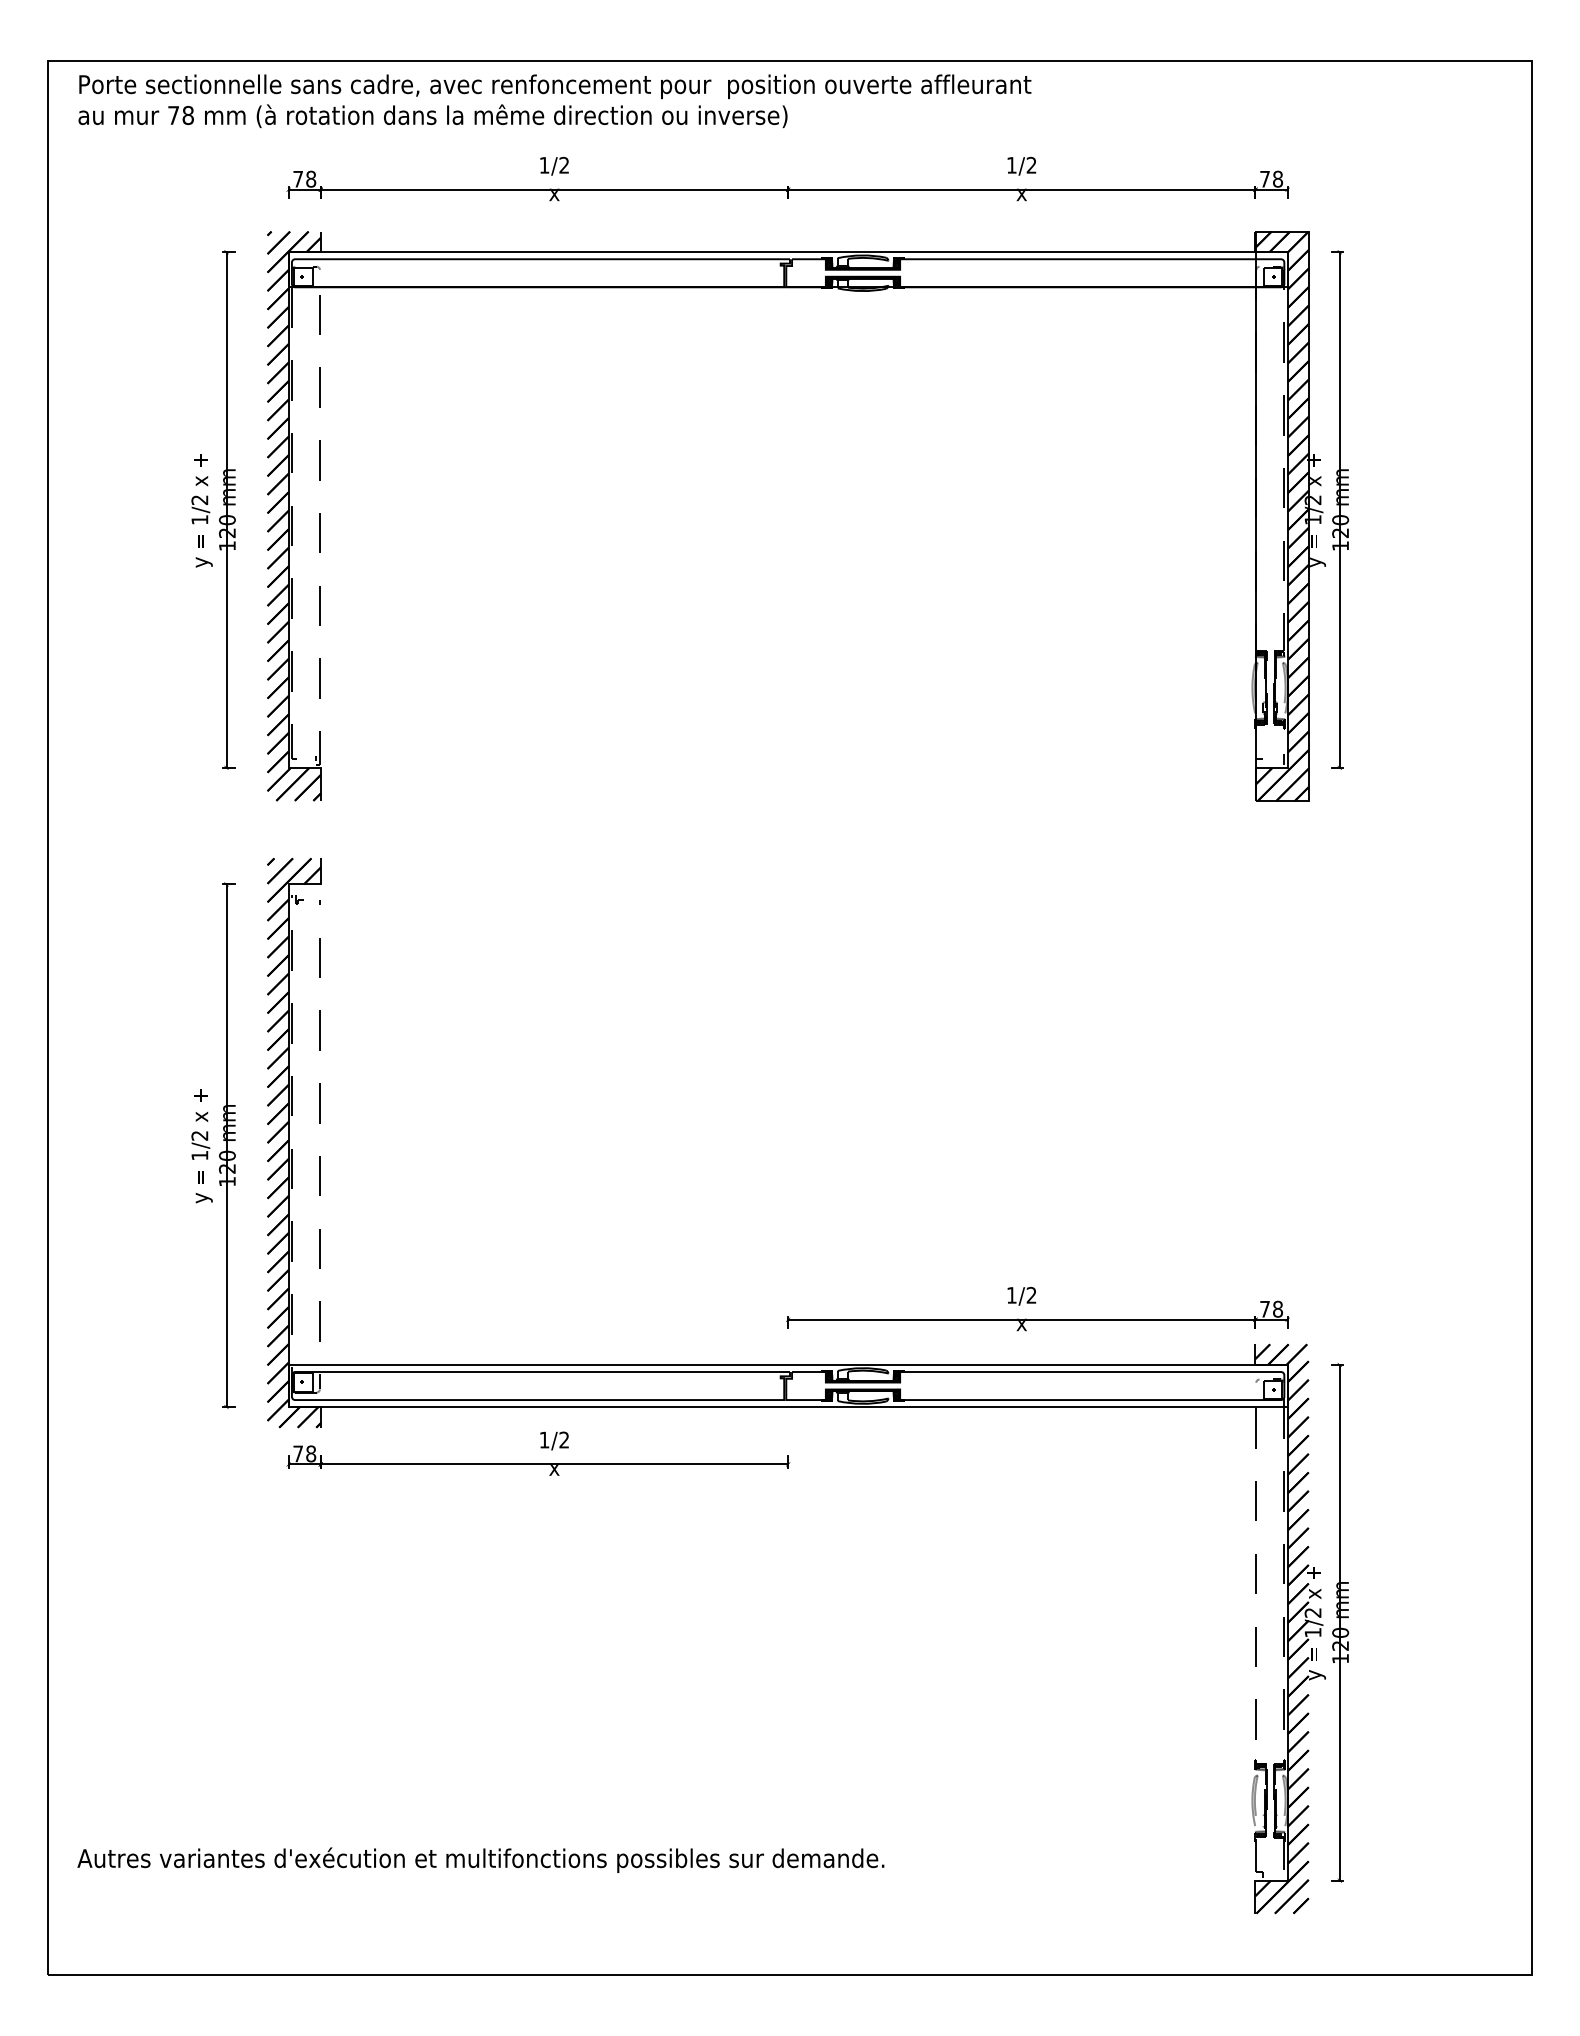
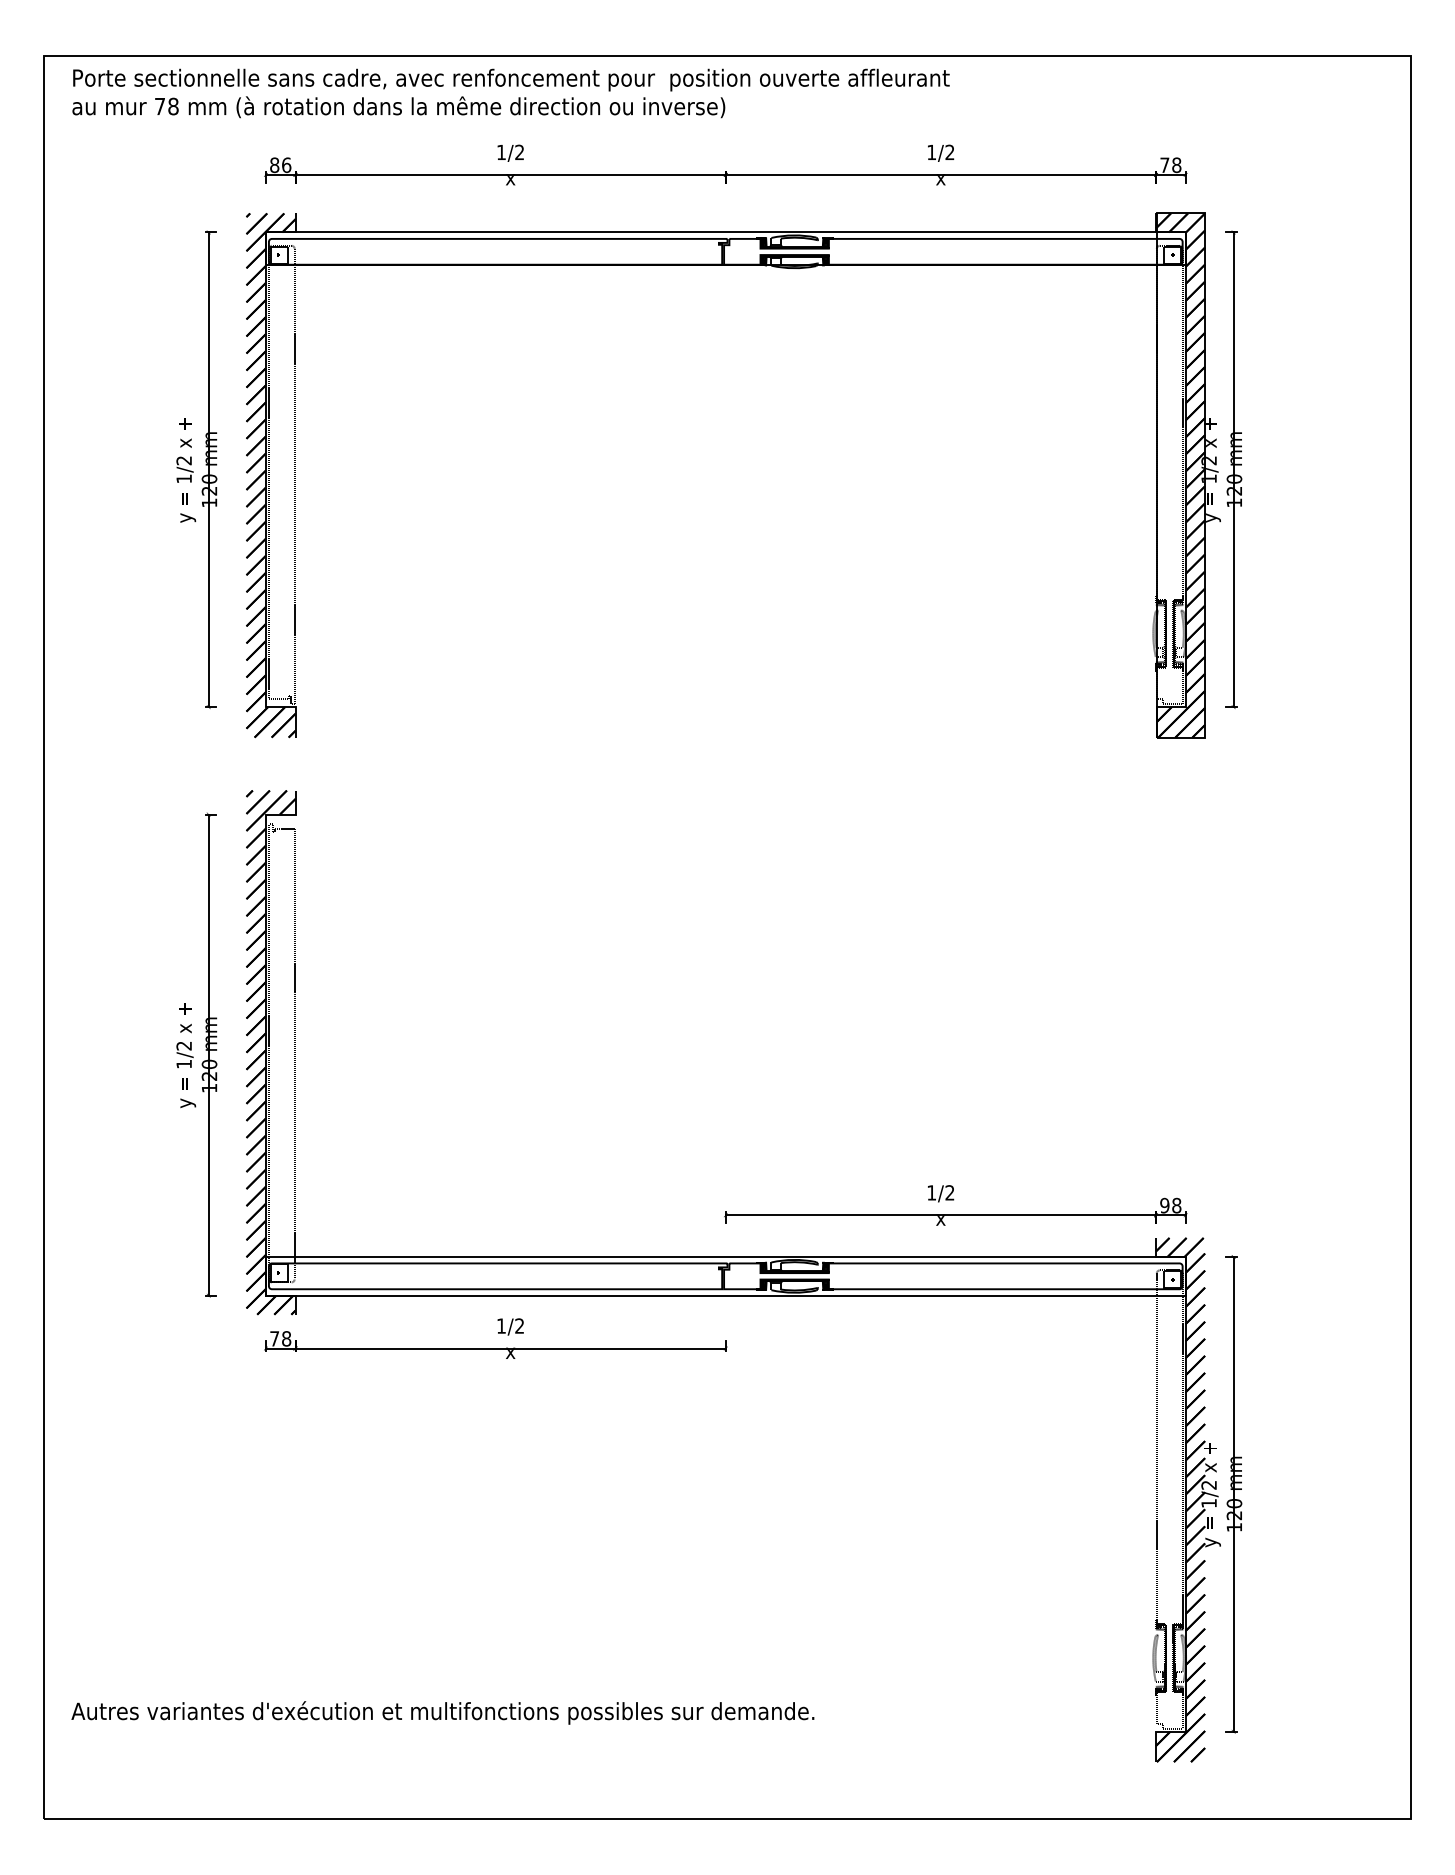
text: (304, 178) -> (280, 164), 78 -> 86
text: (1265, 1308) -> (1165, 1204), 78 -> 98

